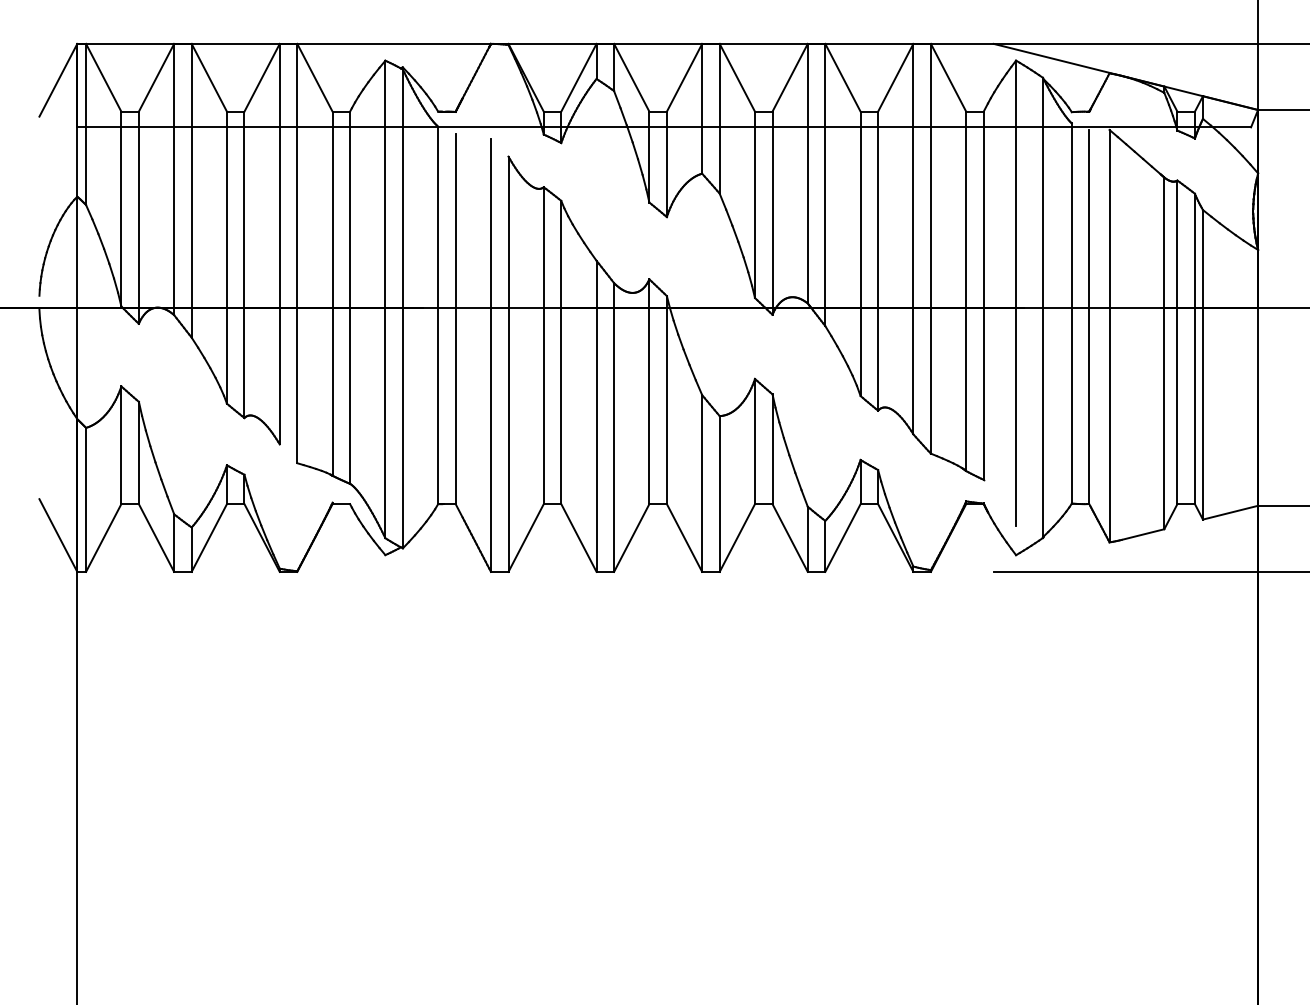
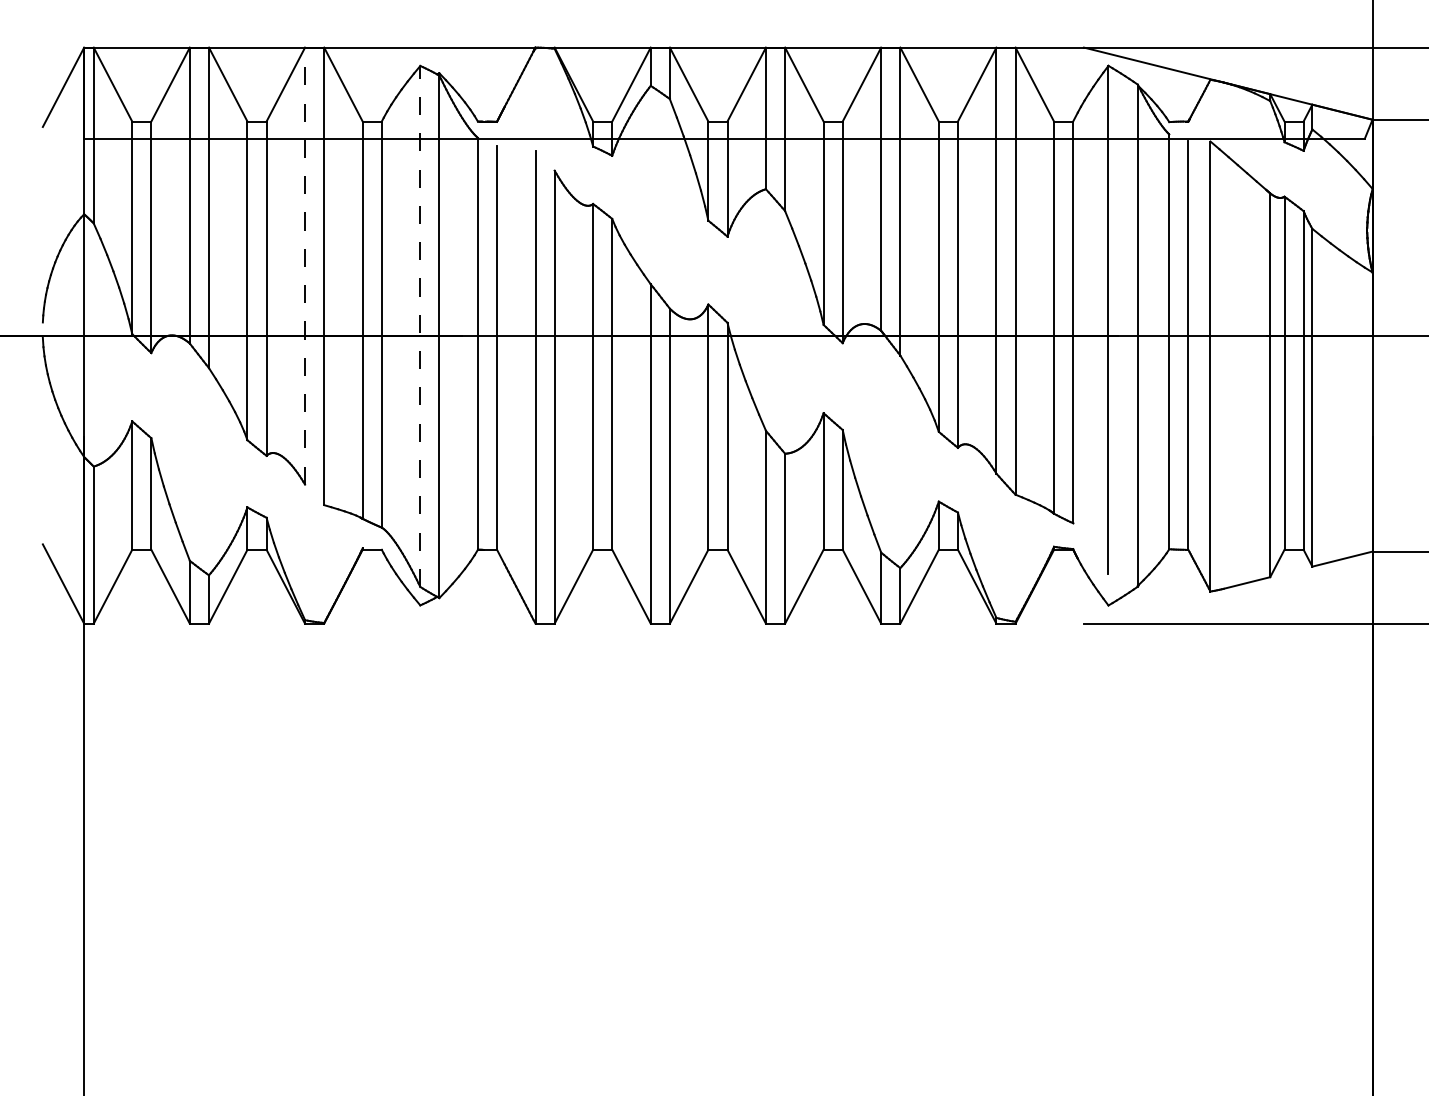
line: (280, 244) -> (305, 266), solid -> dashed
line: (385, 299) -> (420, 326), solid -> dashed

